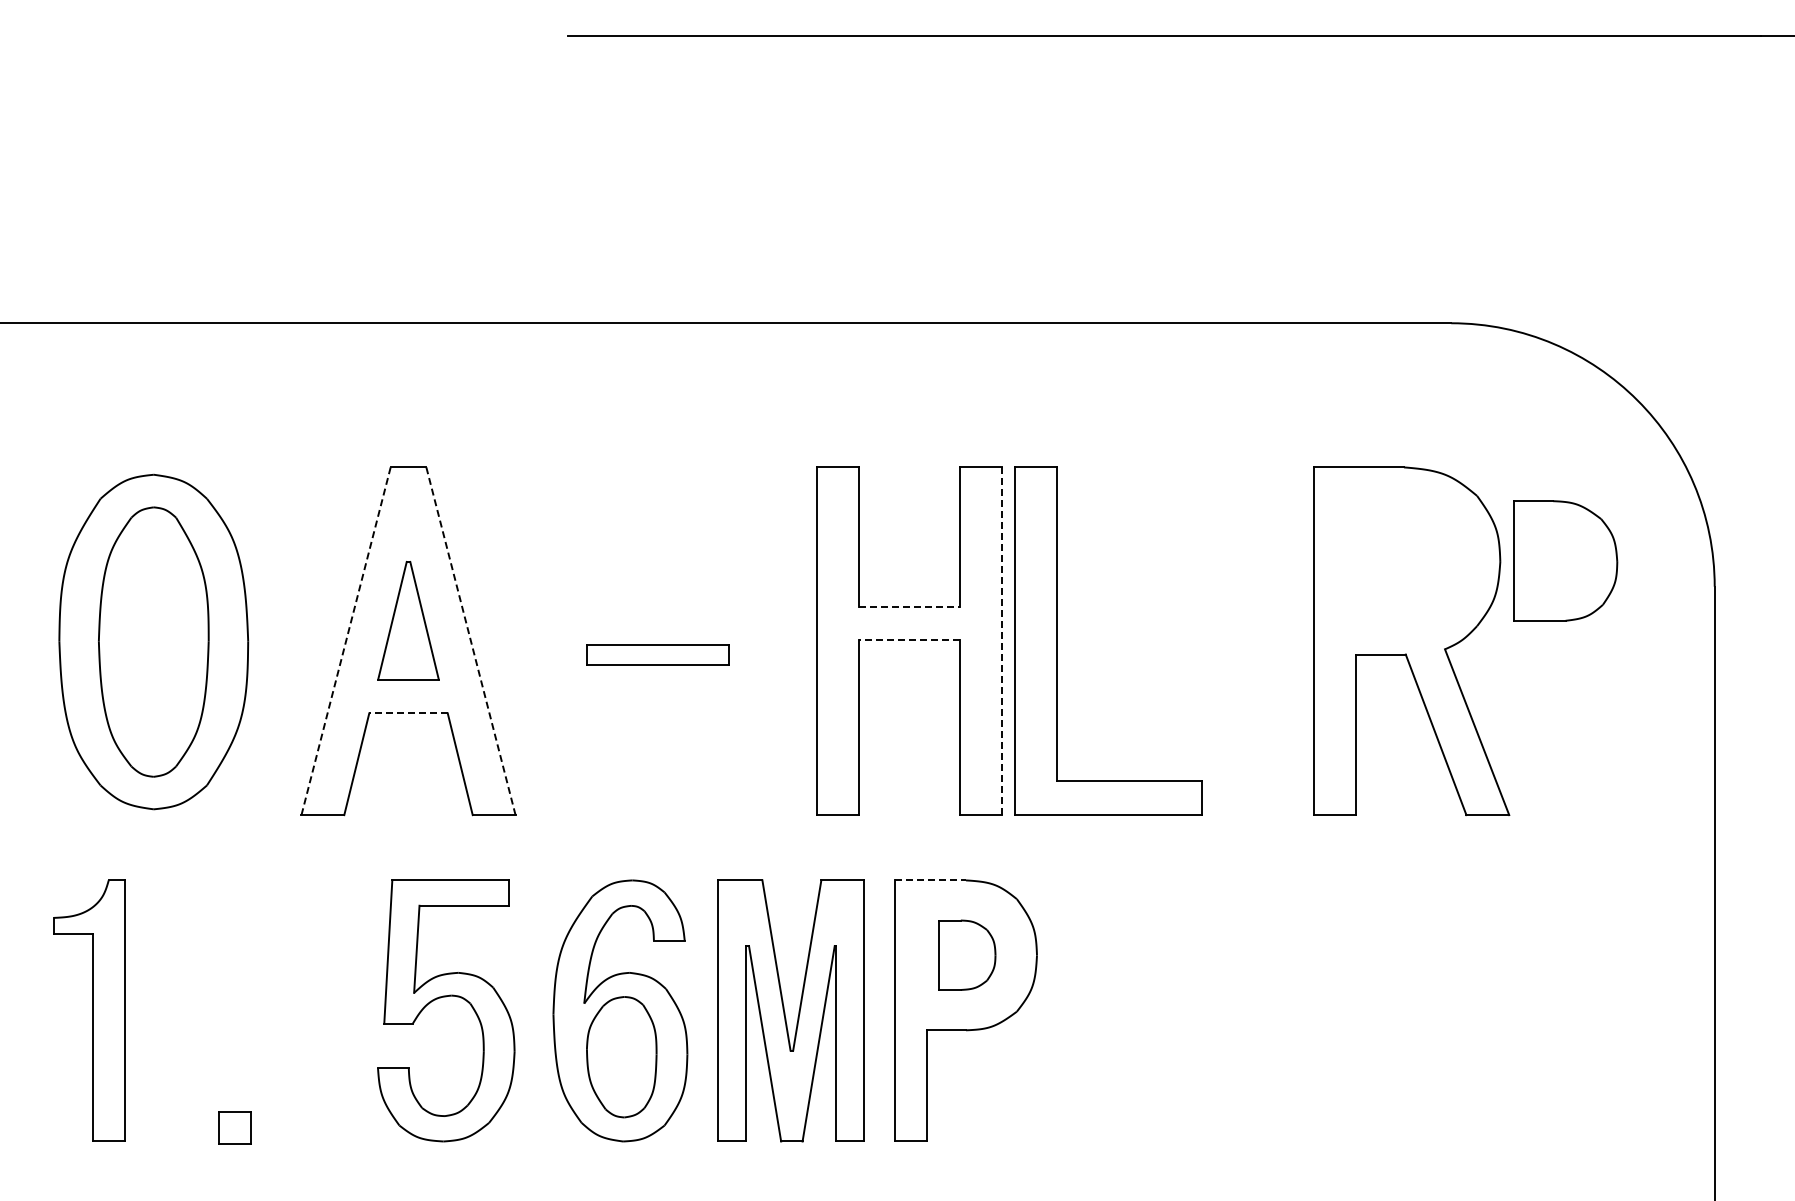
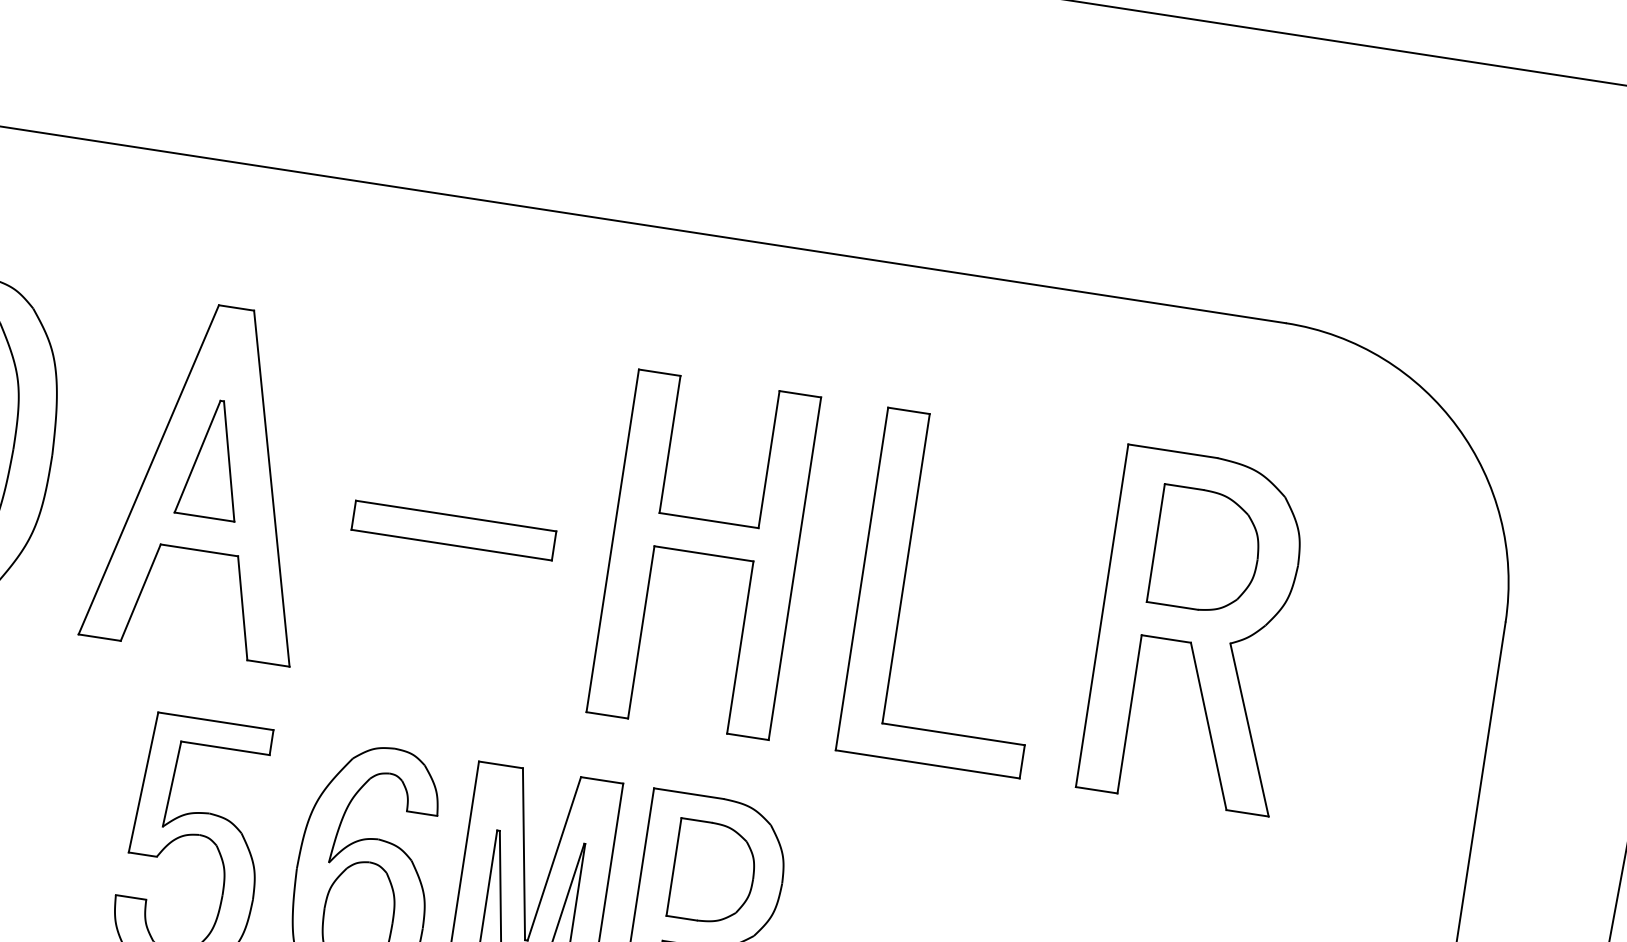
part: (1565, 560) -> (1206, 550), moved
line: (909, 606) -> (709, 520), dashed -> solid
line: (346, 640) -> (149, 469), dashed -> solid
line: (908, 640) -> (703, 553), dashed -> solid
part: (1057, 640) -> (904, 584), moved
line: (471, 641) -> (272, 489), dashed -> solid
line: (1001, 641) -> (794, 568), dashed -> solid
part: (657, 654) -> (453, 529), size x1.43
line: (408, 713) -> (199, 550), dashed -> solid
line: (931, 880) -> (689, 793), dashed -> solid
part: (967, 954) -> (713, 872), size x1.43

